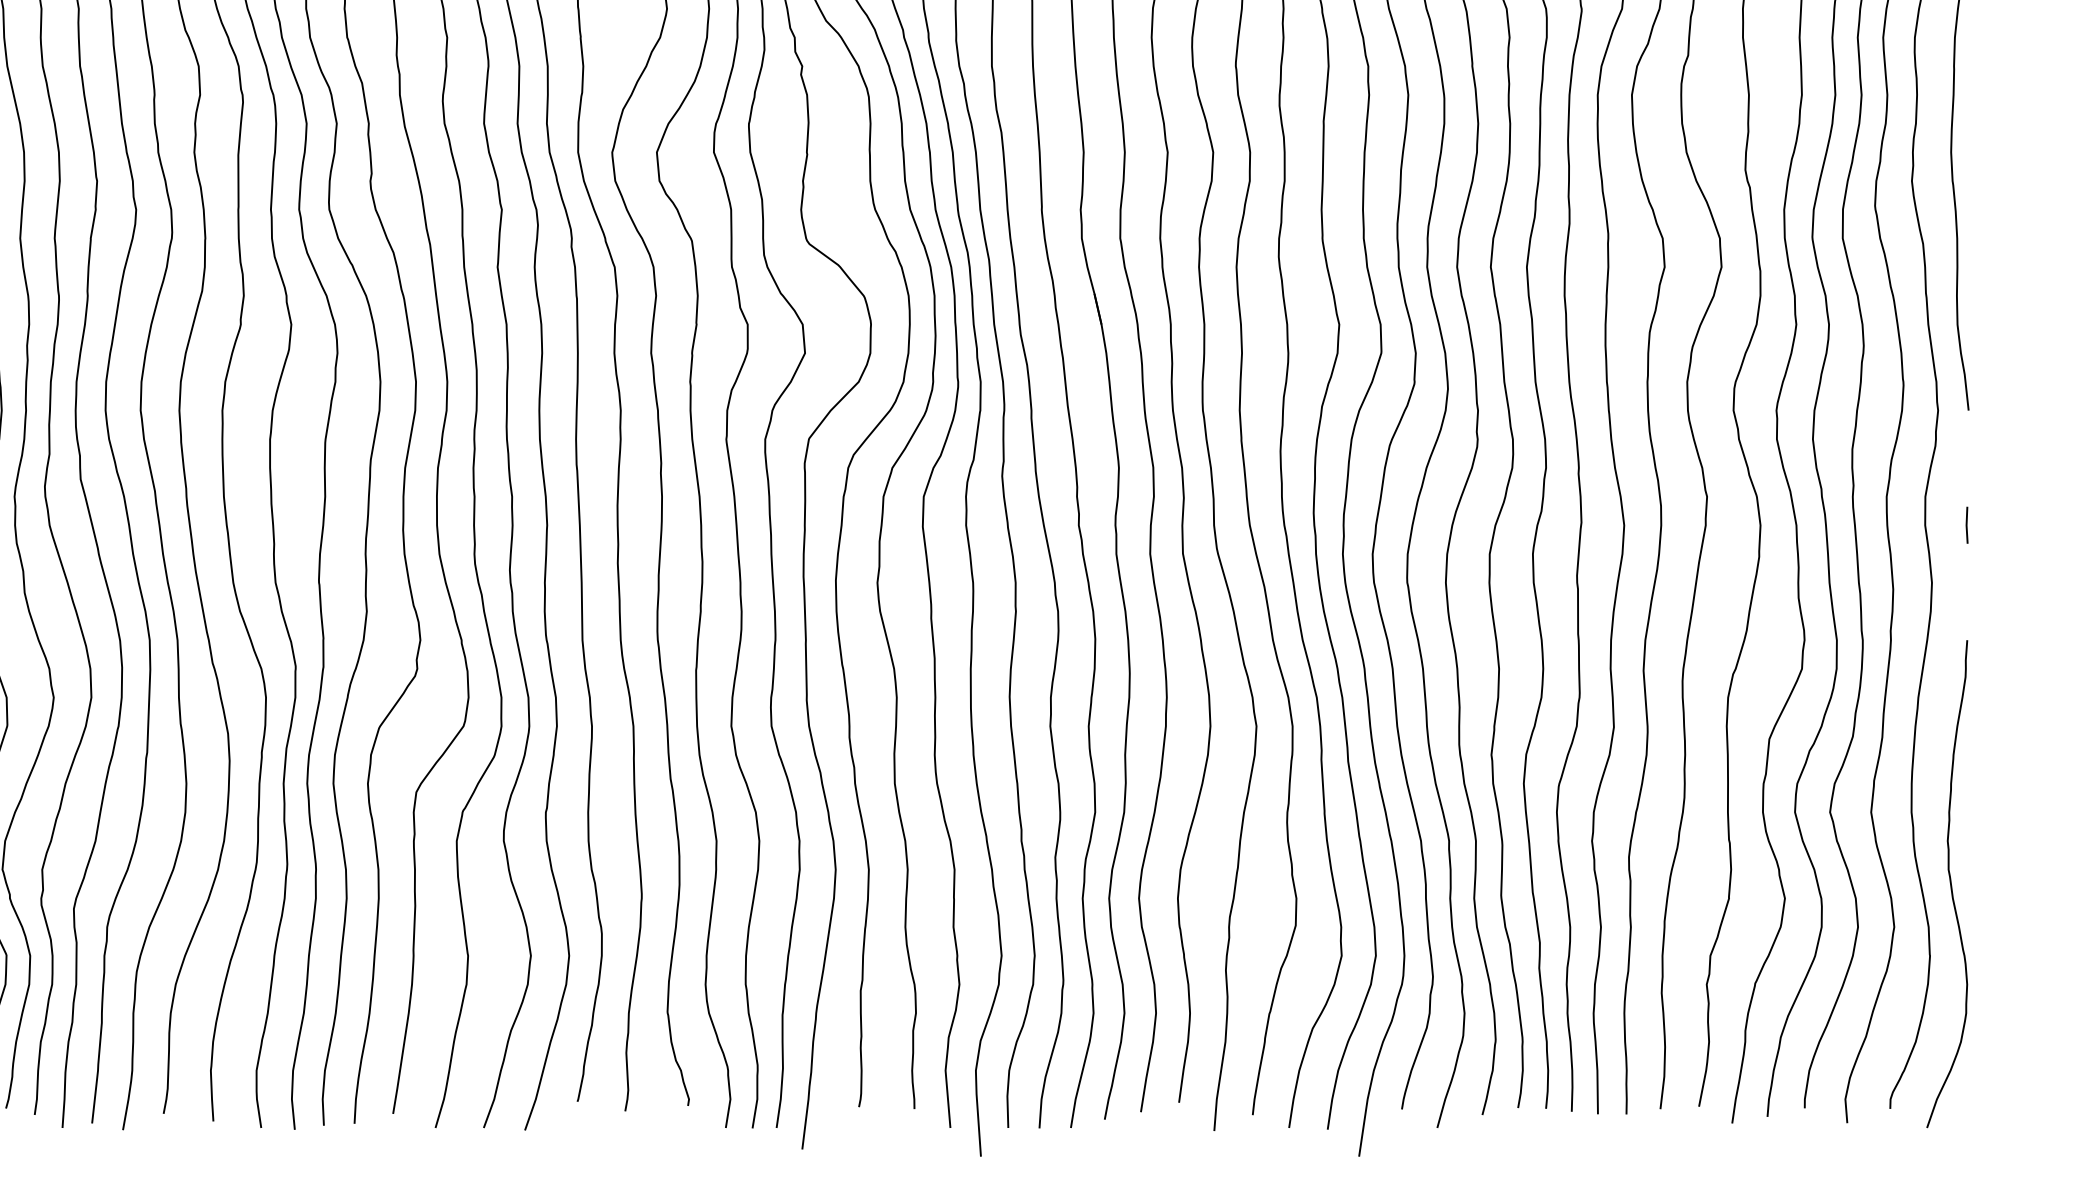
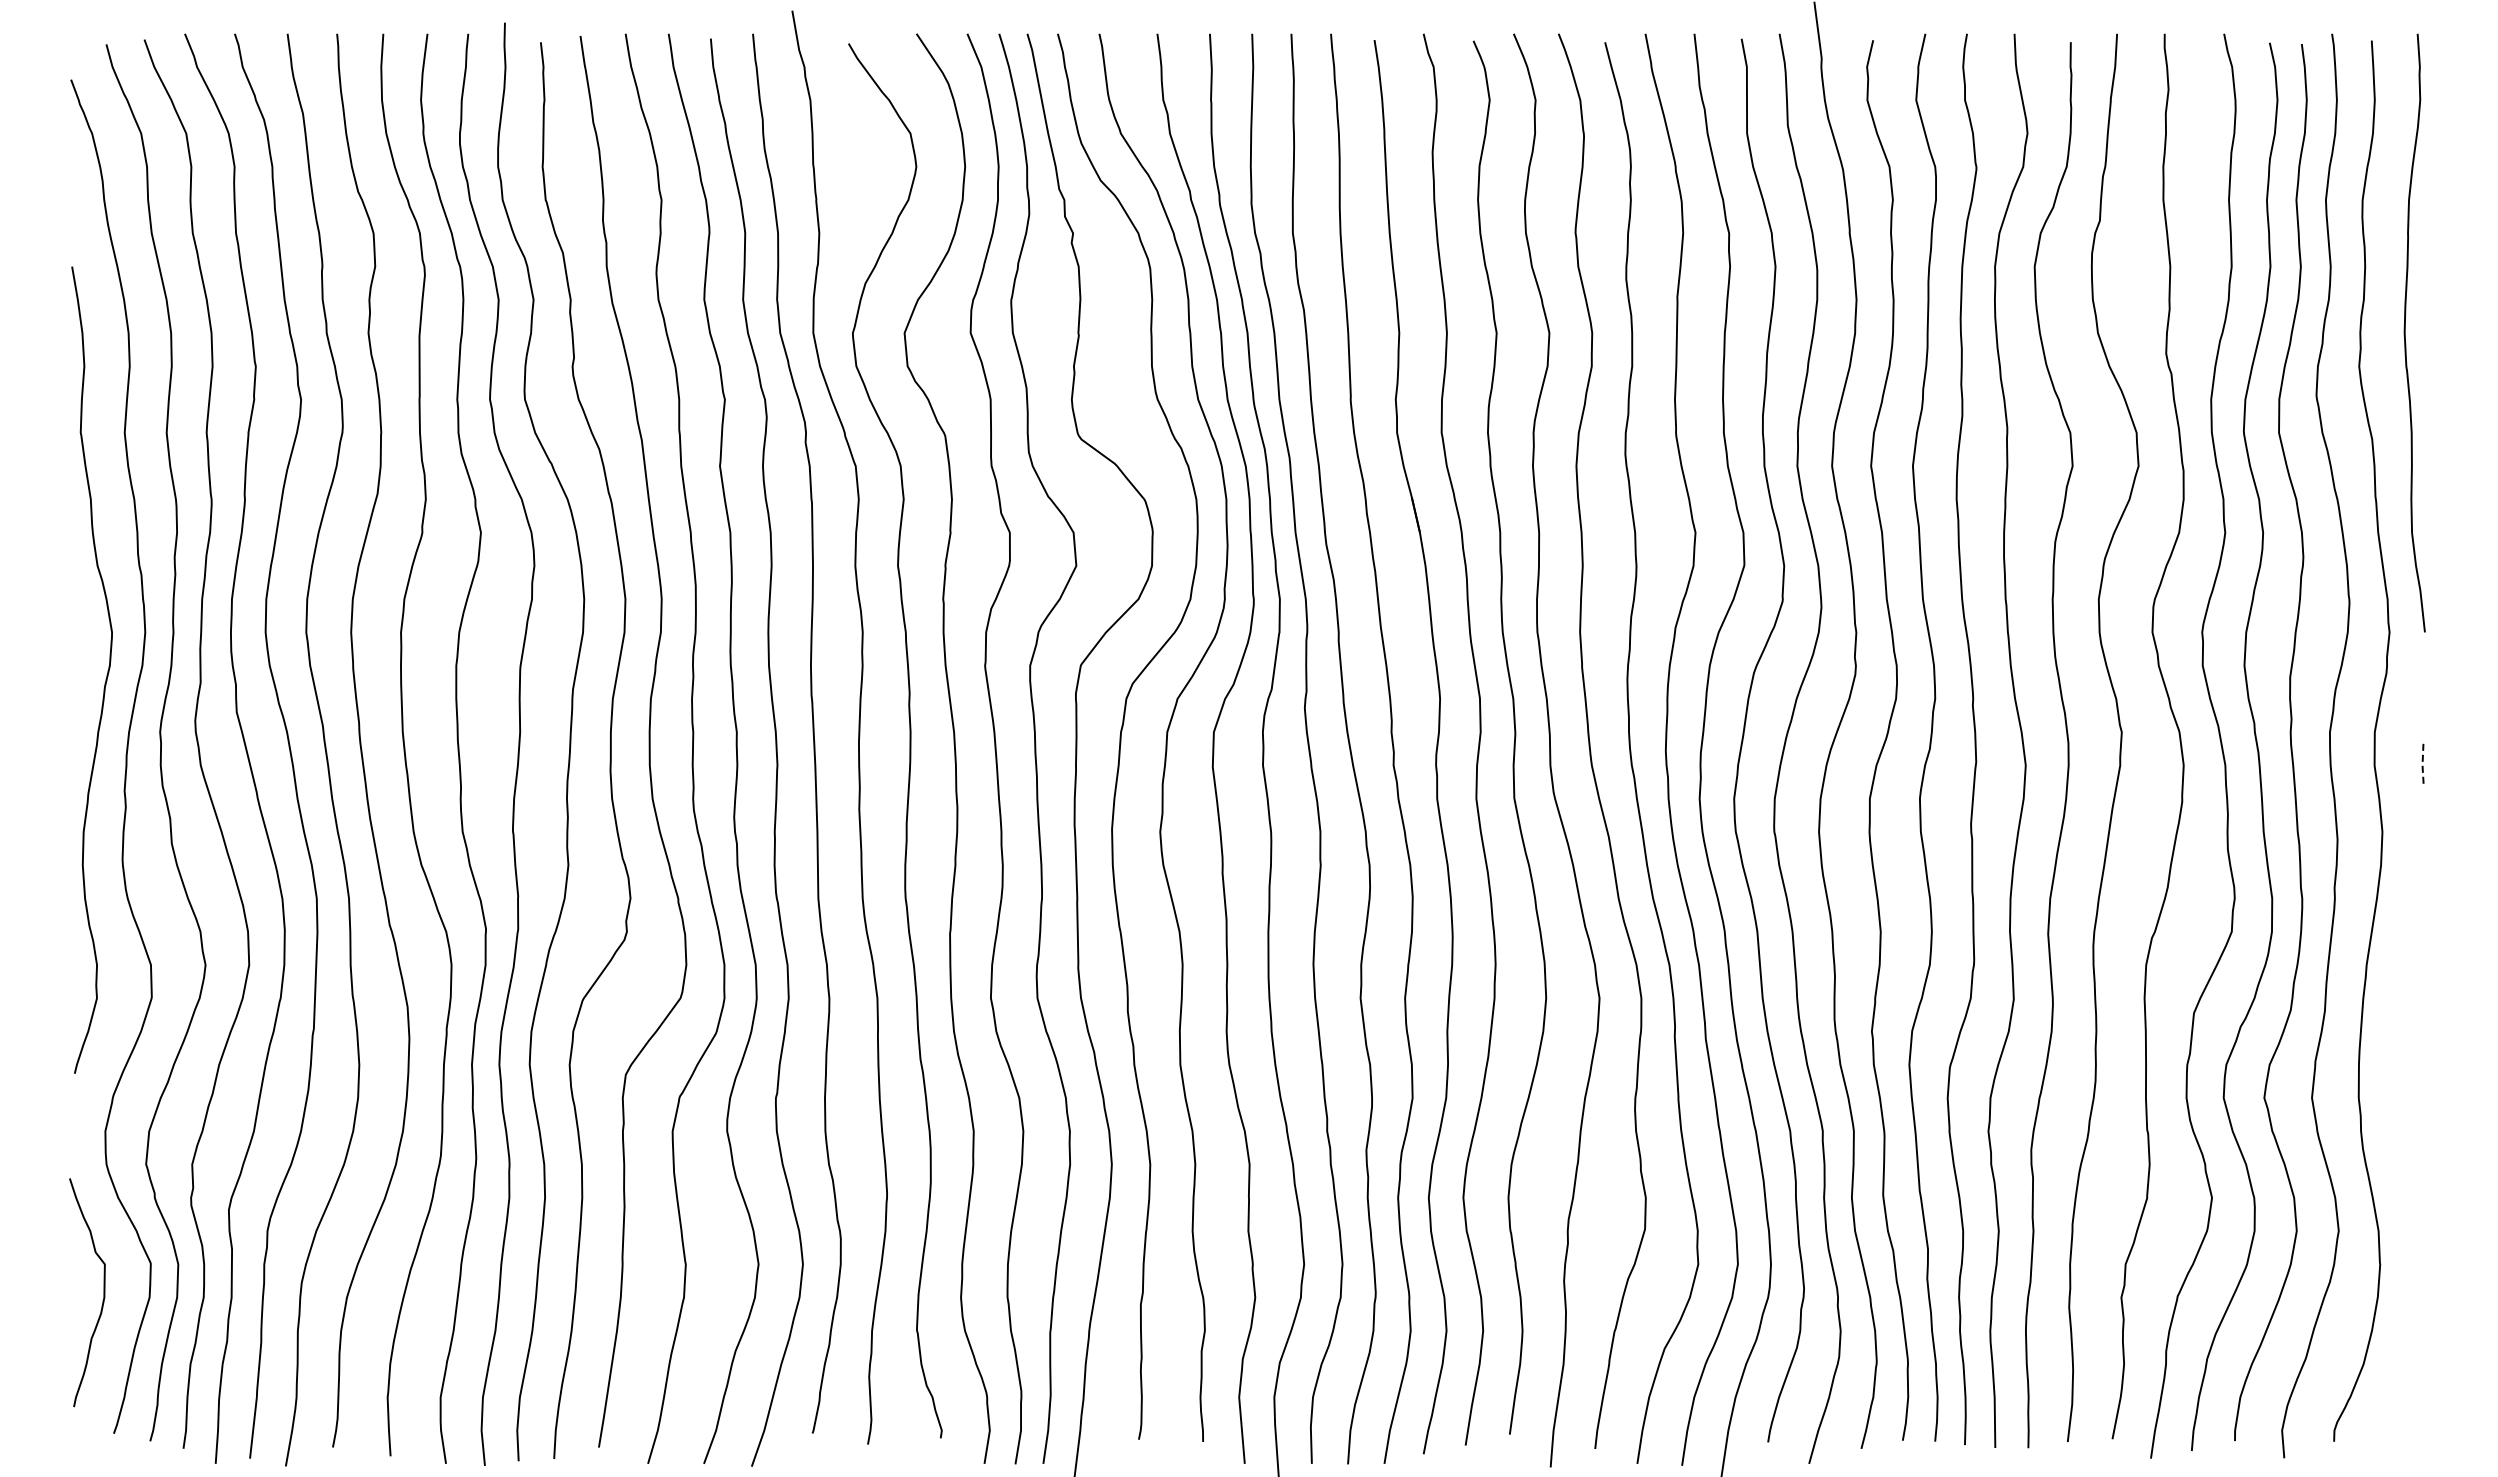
line: (1966, 525) -> (2422, 765), solid -> dashed
curve: (1950, 883) -> (2403, 1180), removed

